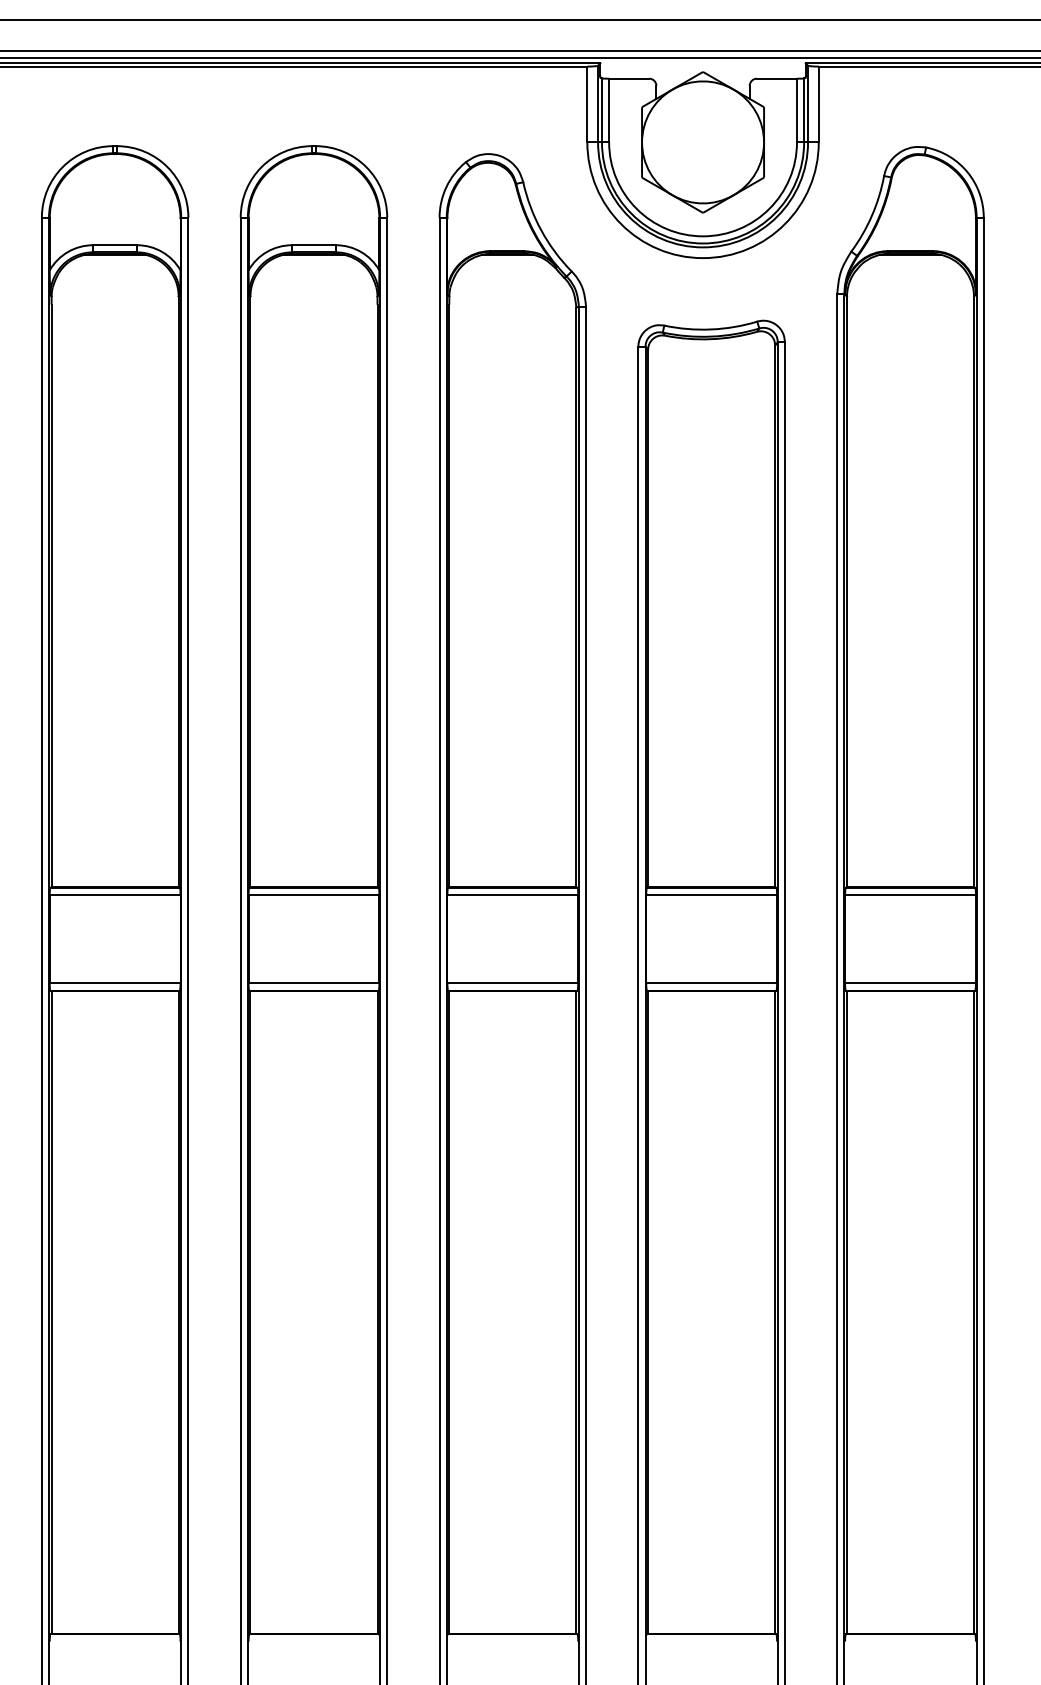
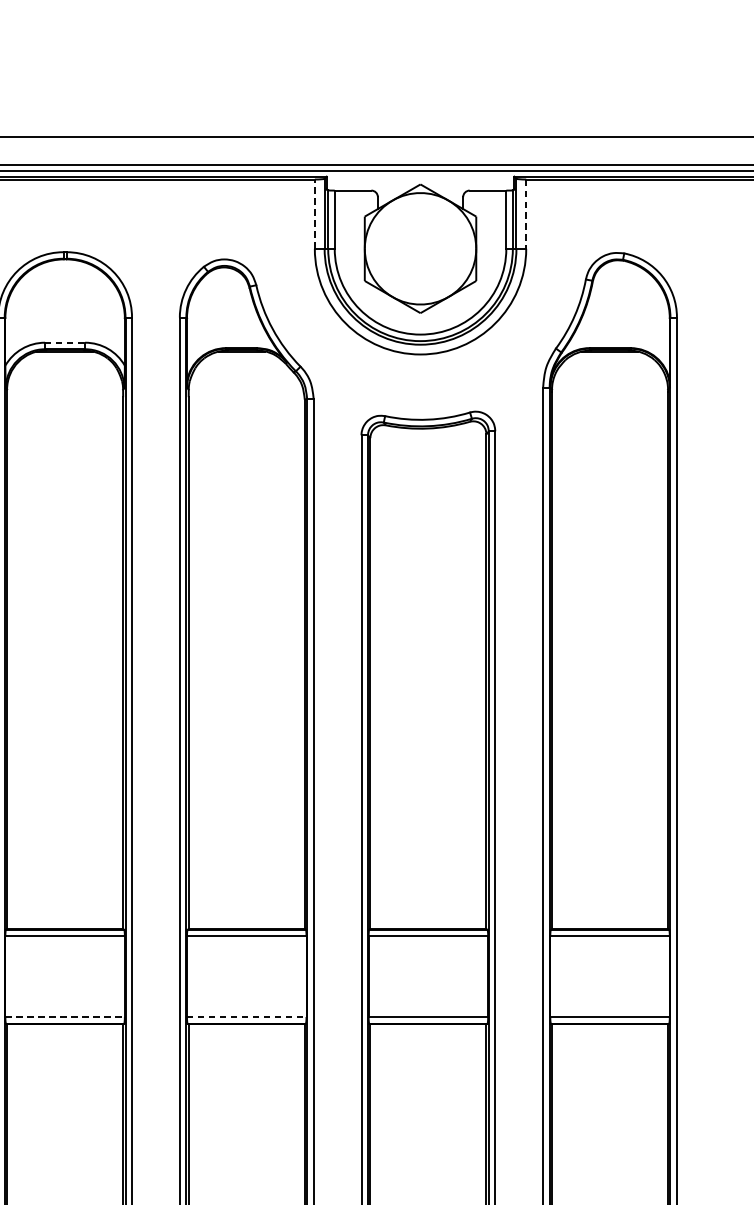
line: (587, 104) -> (314, 214), solid -> dashed
line: (818, 104) -> (525, 214), solid -> dashed
line: (313, 245) -> (64, 342), solid -> dashed
line: (314, 983) -> (65, 1017), solid -> dashed
line: (513, 983) -> (247, 1017), solid -> dashed

